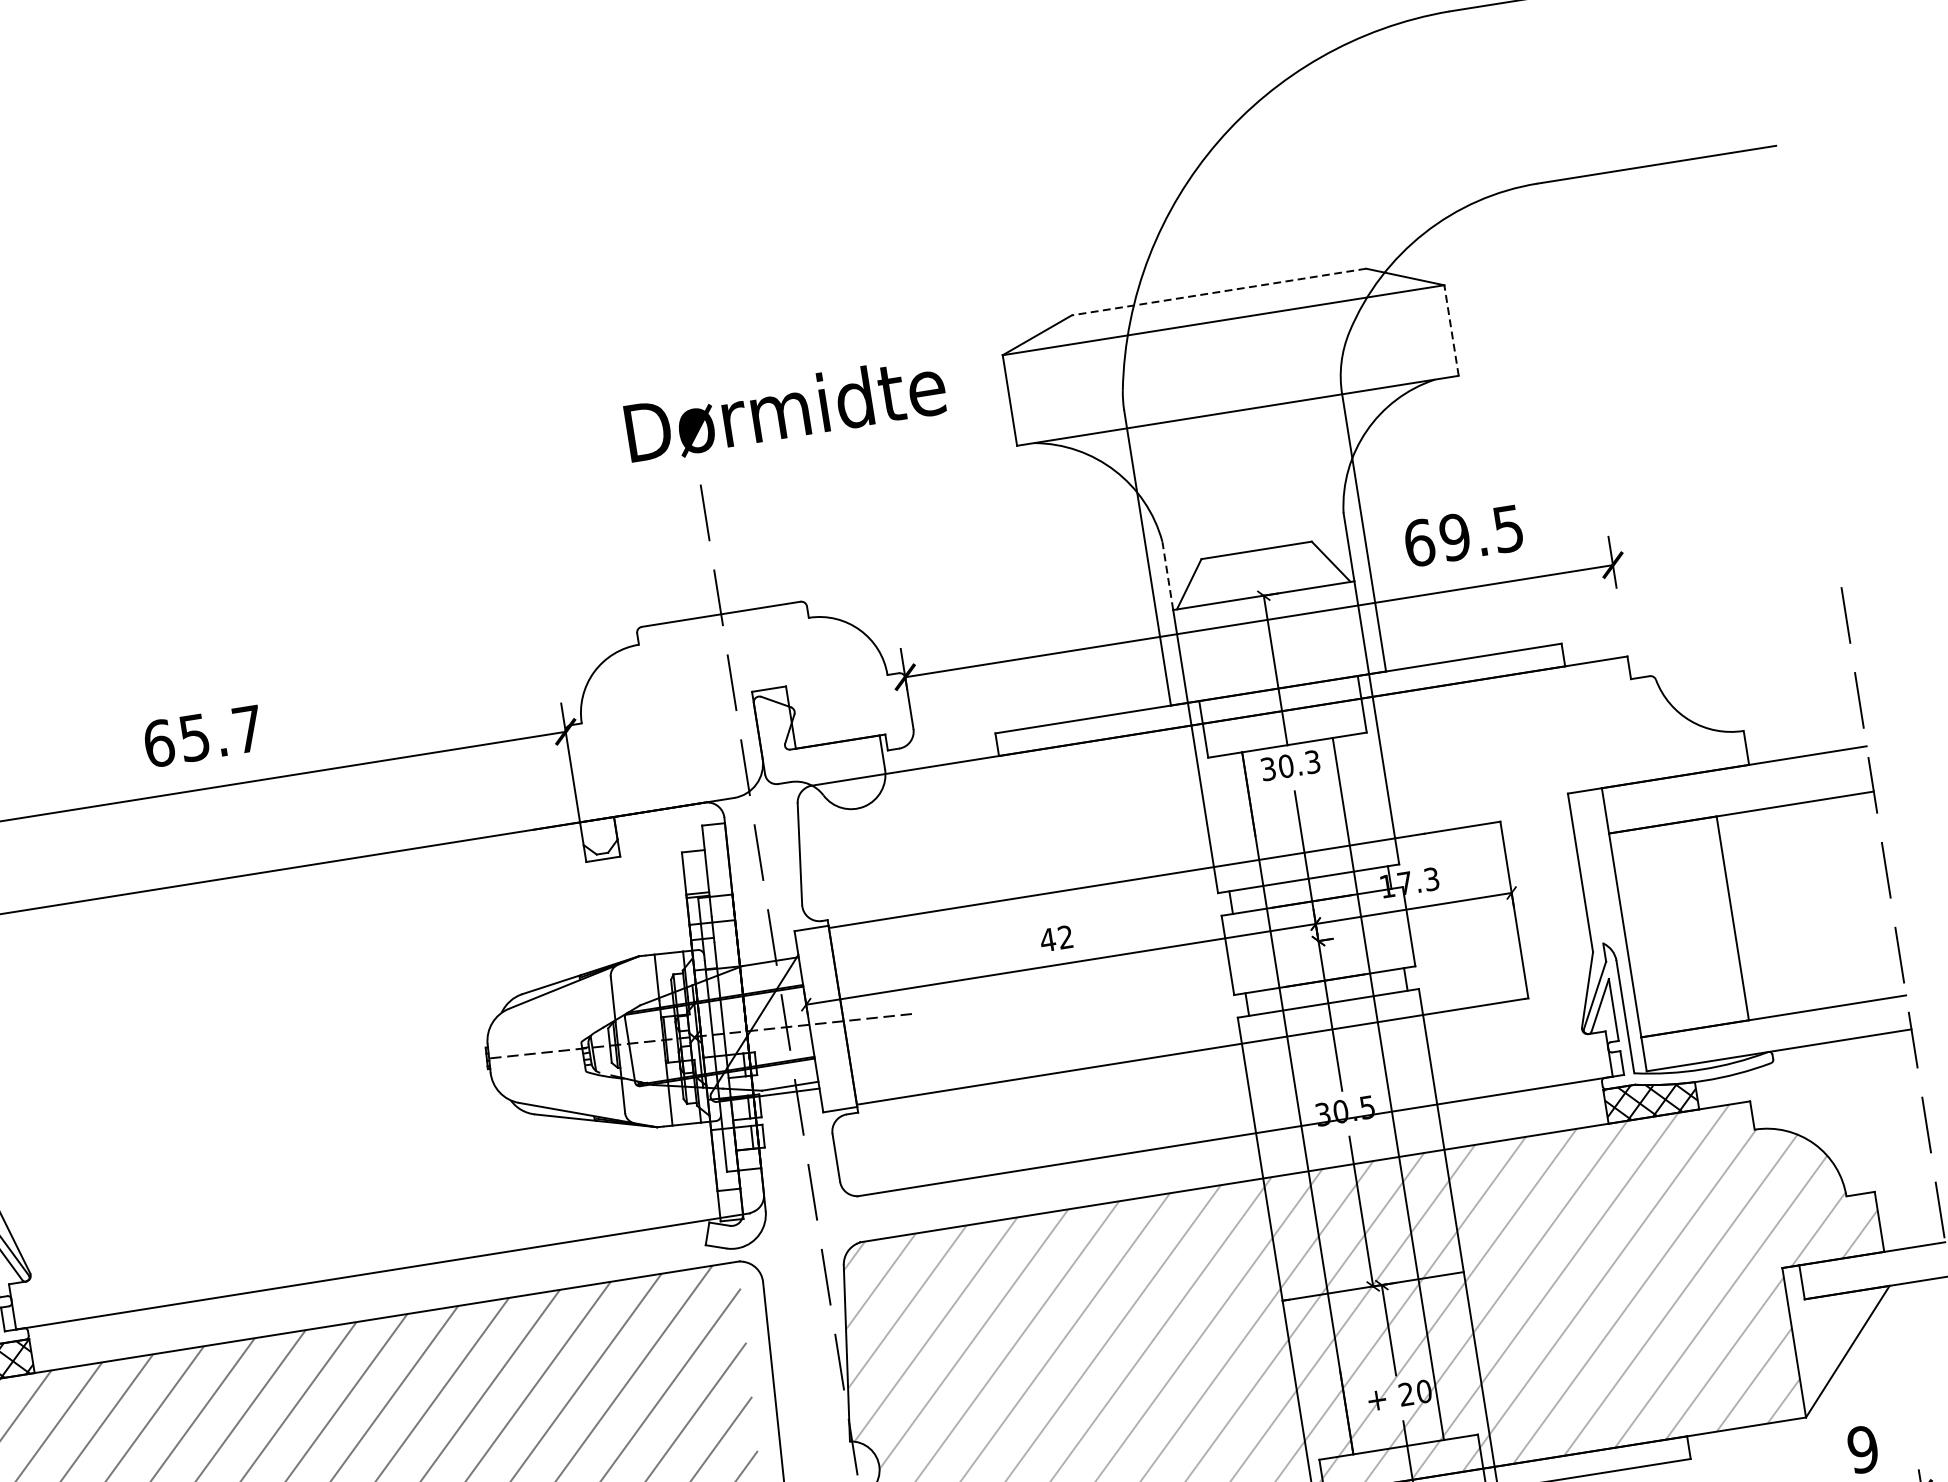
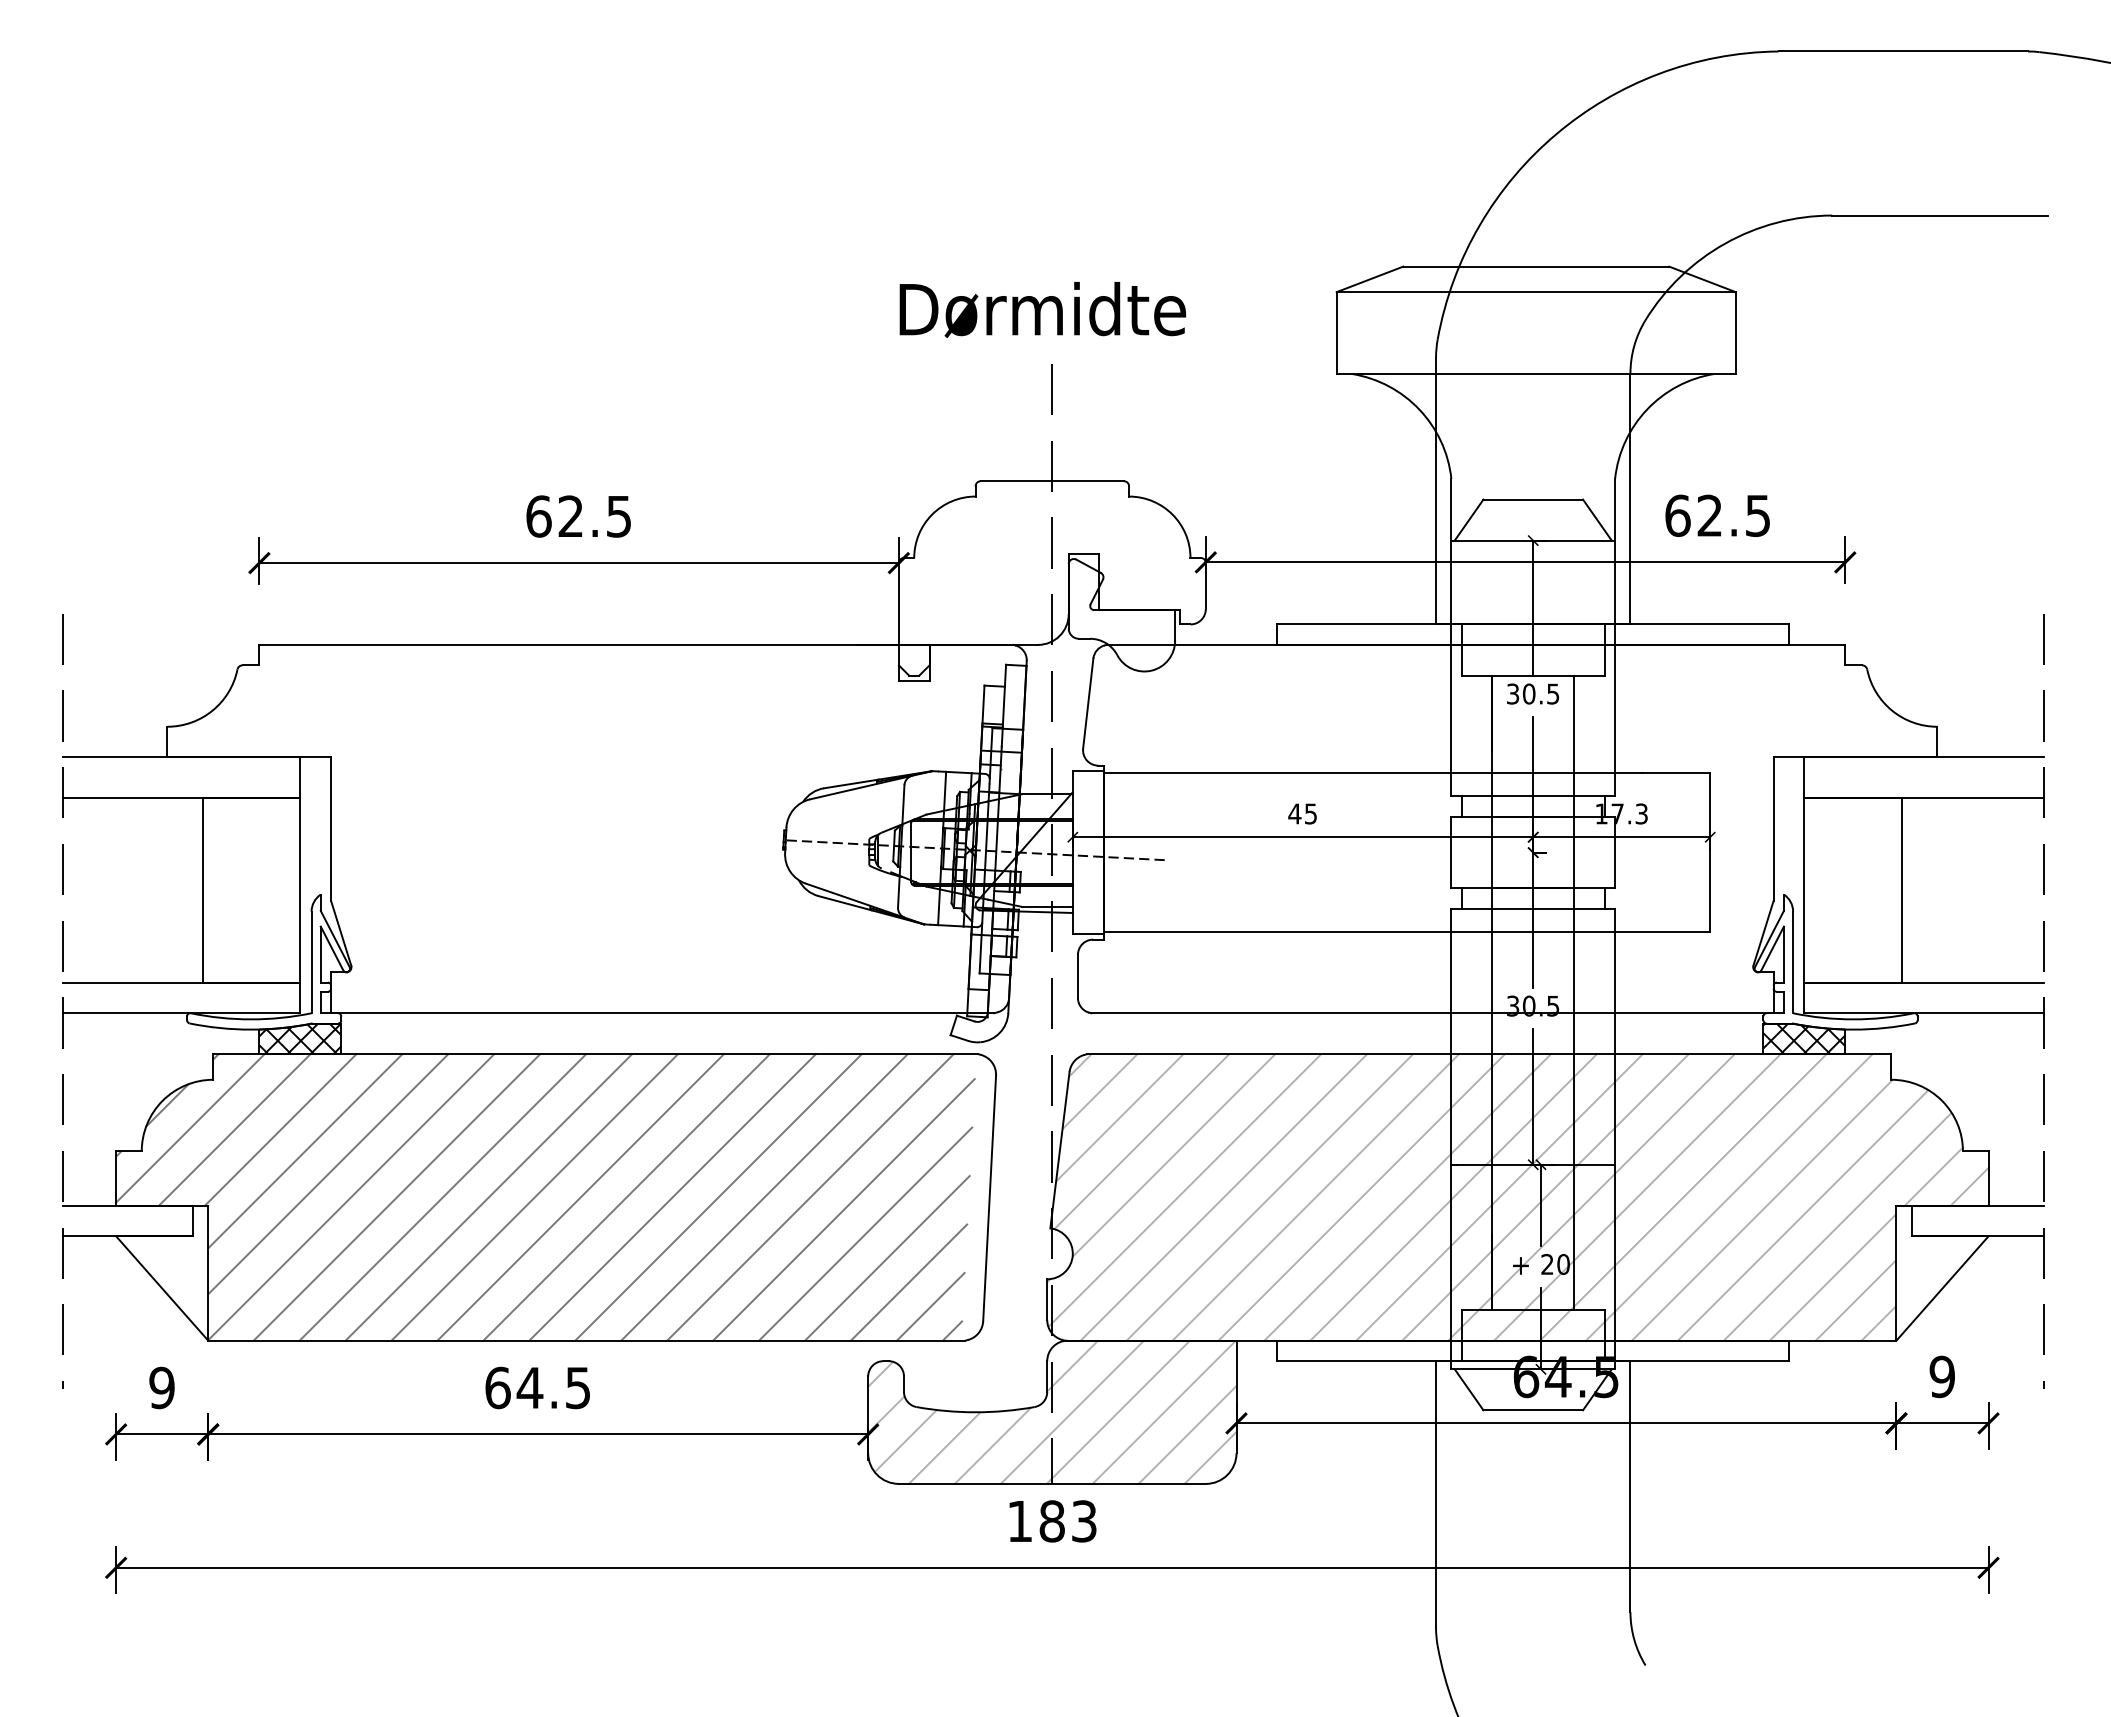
line: (1218, 291) -> (1535, 266), dashed -> solid
line: (1451, 331) -> (1735, 333), dashed -> solid
text: (785, 410) -> (1042, 310), moved
text: (1454, 537) -> (1709, 515), 69.5 -> 62.5
line: (1167, 575) -> (1451, 509), dashed -> solid
text: (220, 733) -> (594, 516), 65.7 -> 62.5
text: (1313, 761) -> (1553, 693), 30.3 -> 30.5
text: (1065, 936) -> (1310, 813), 42 -> 45

